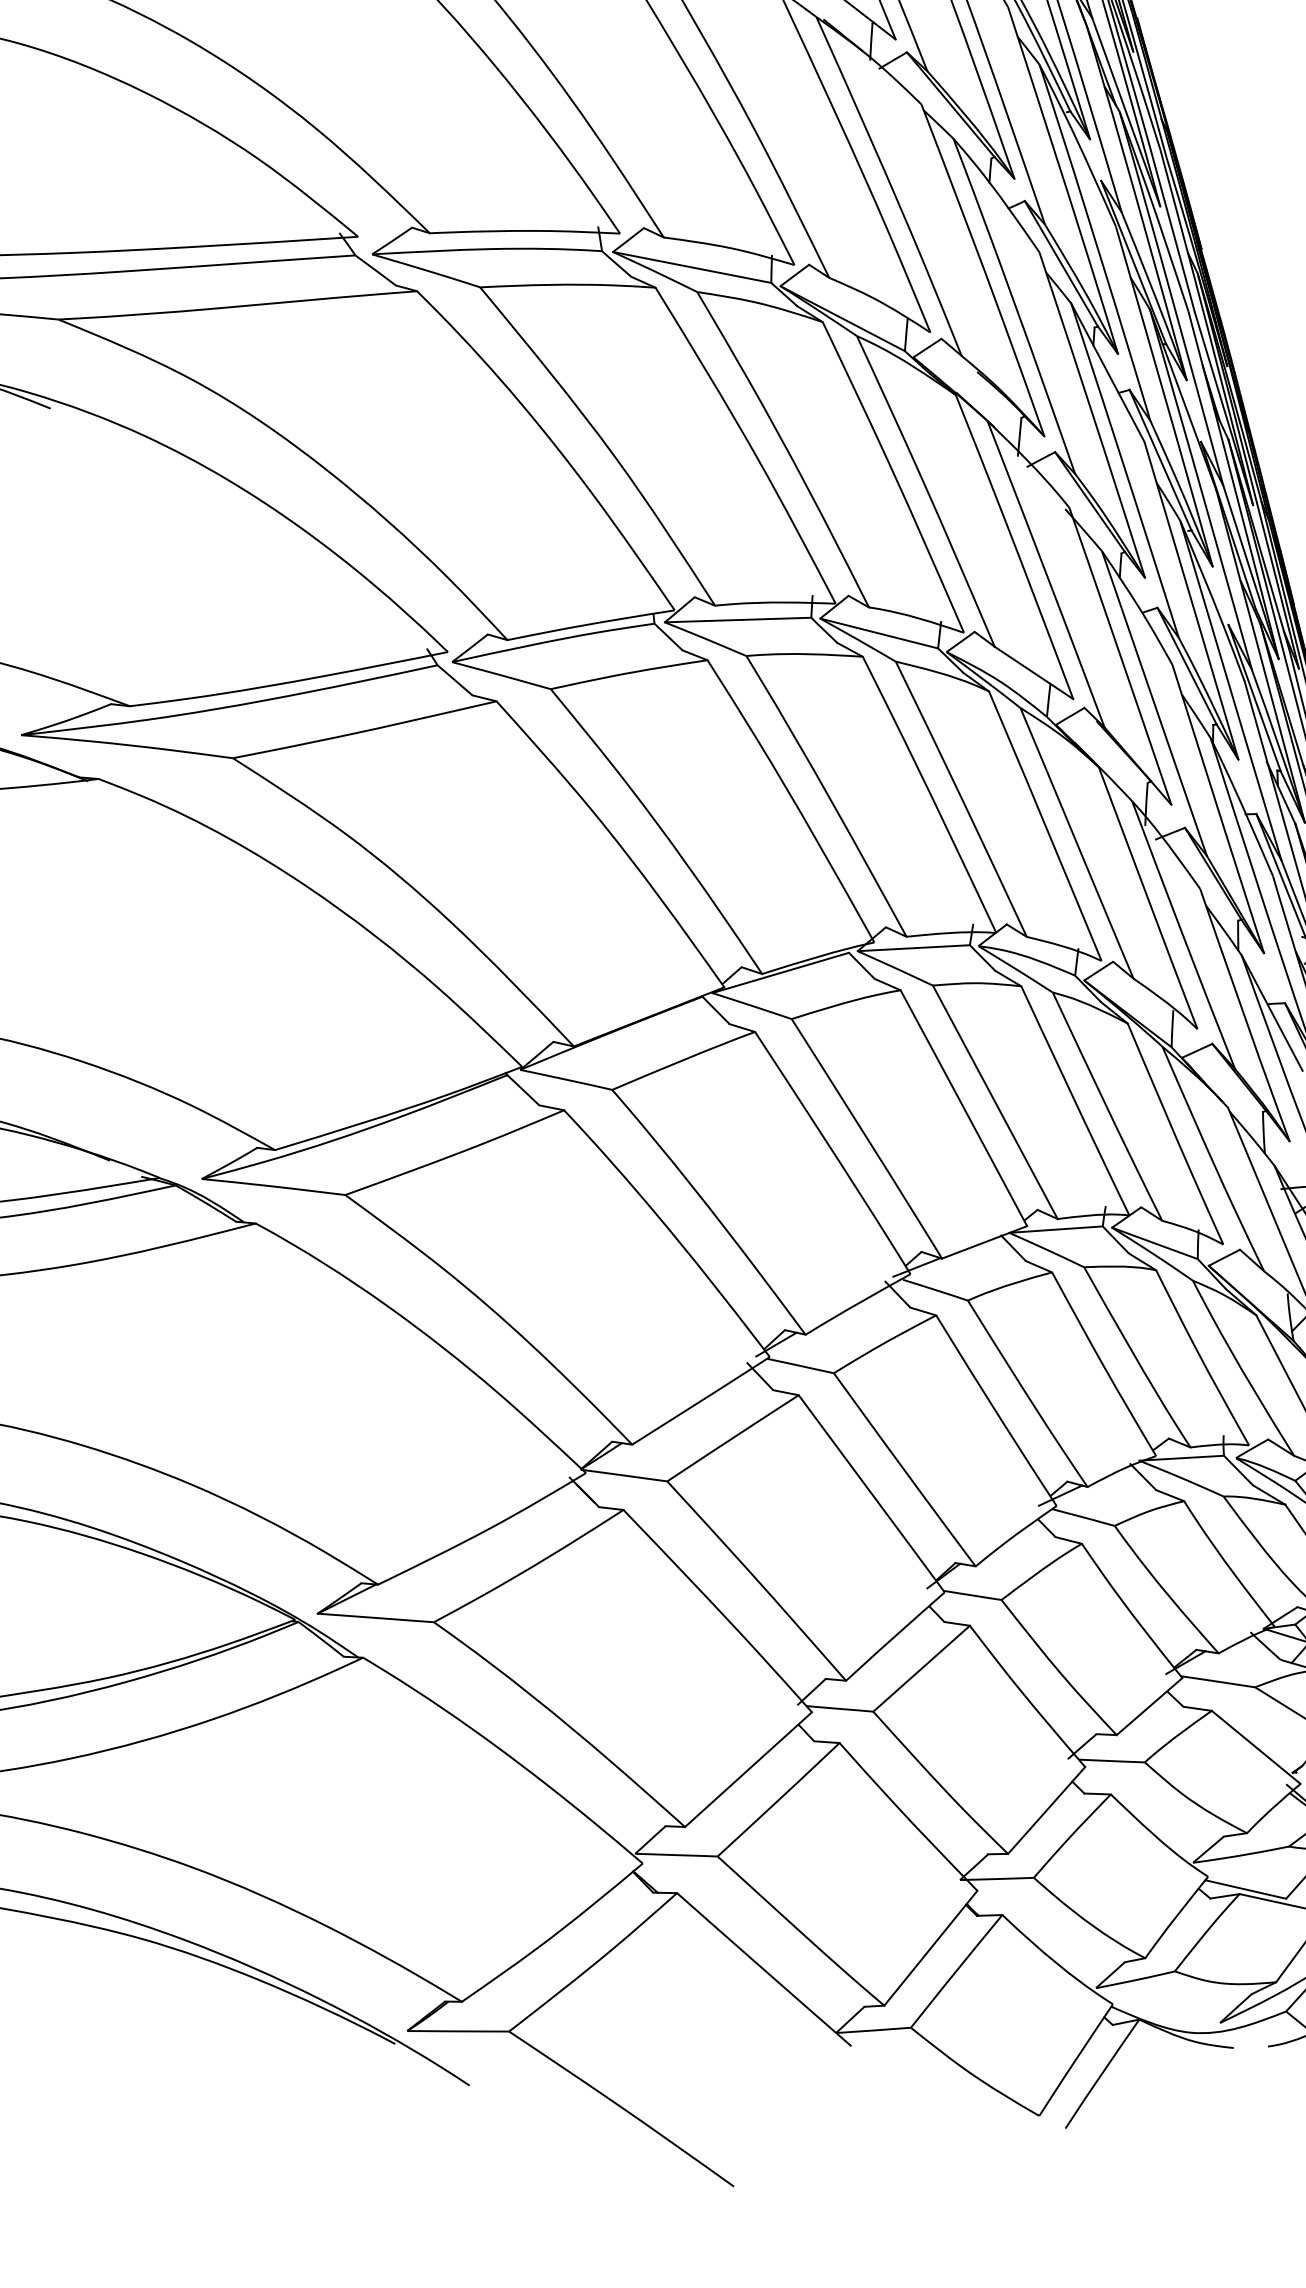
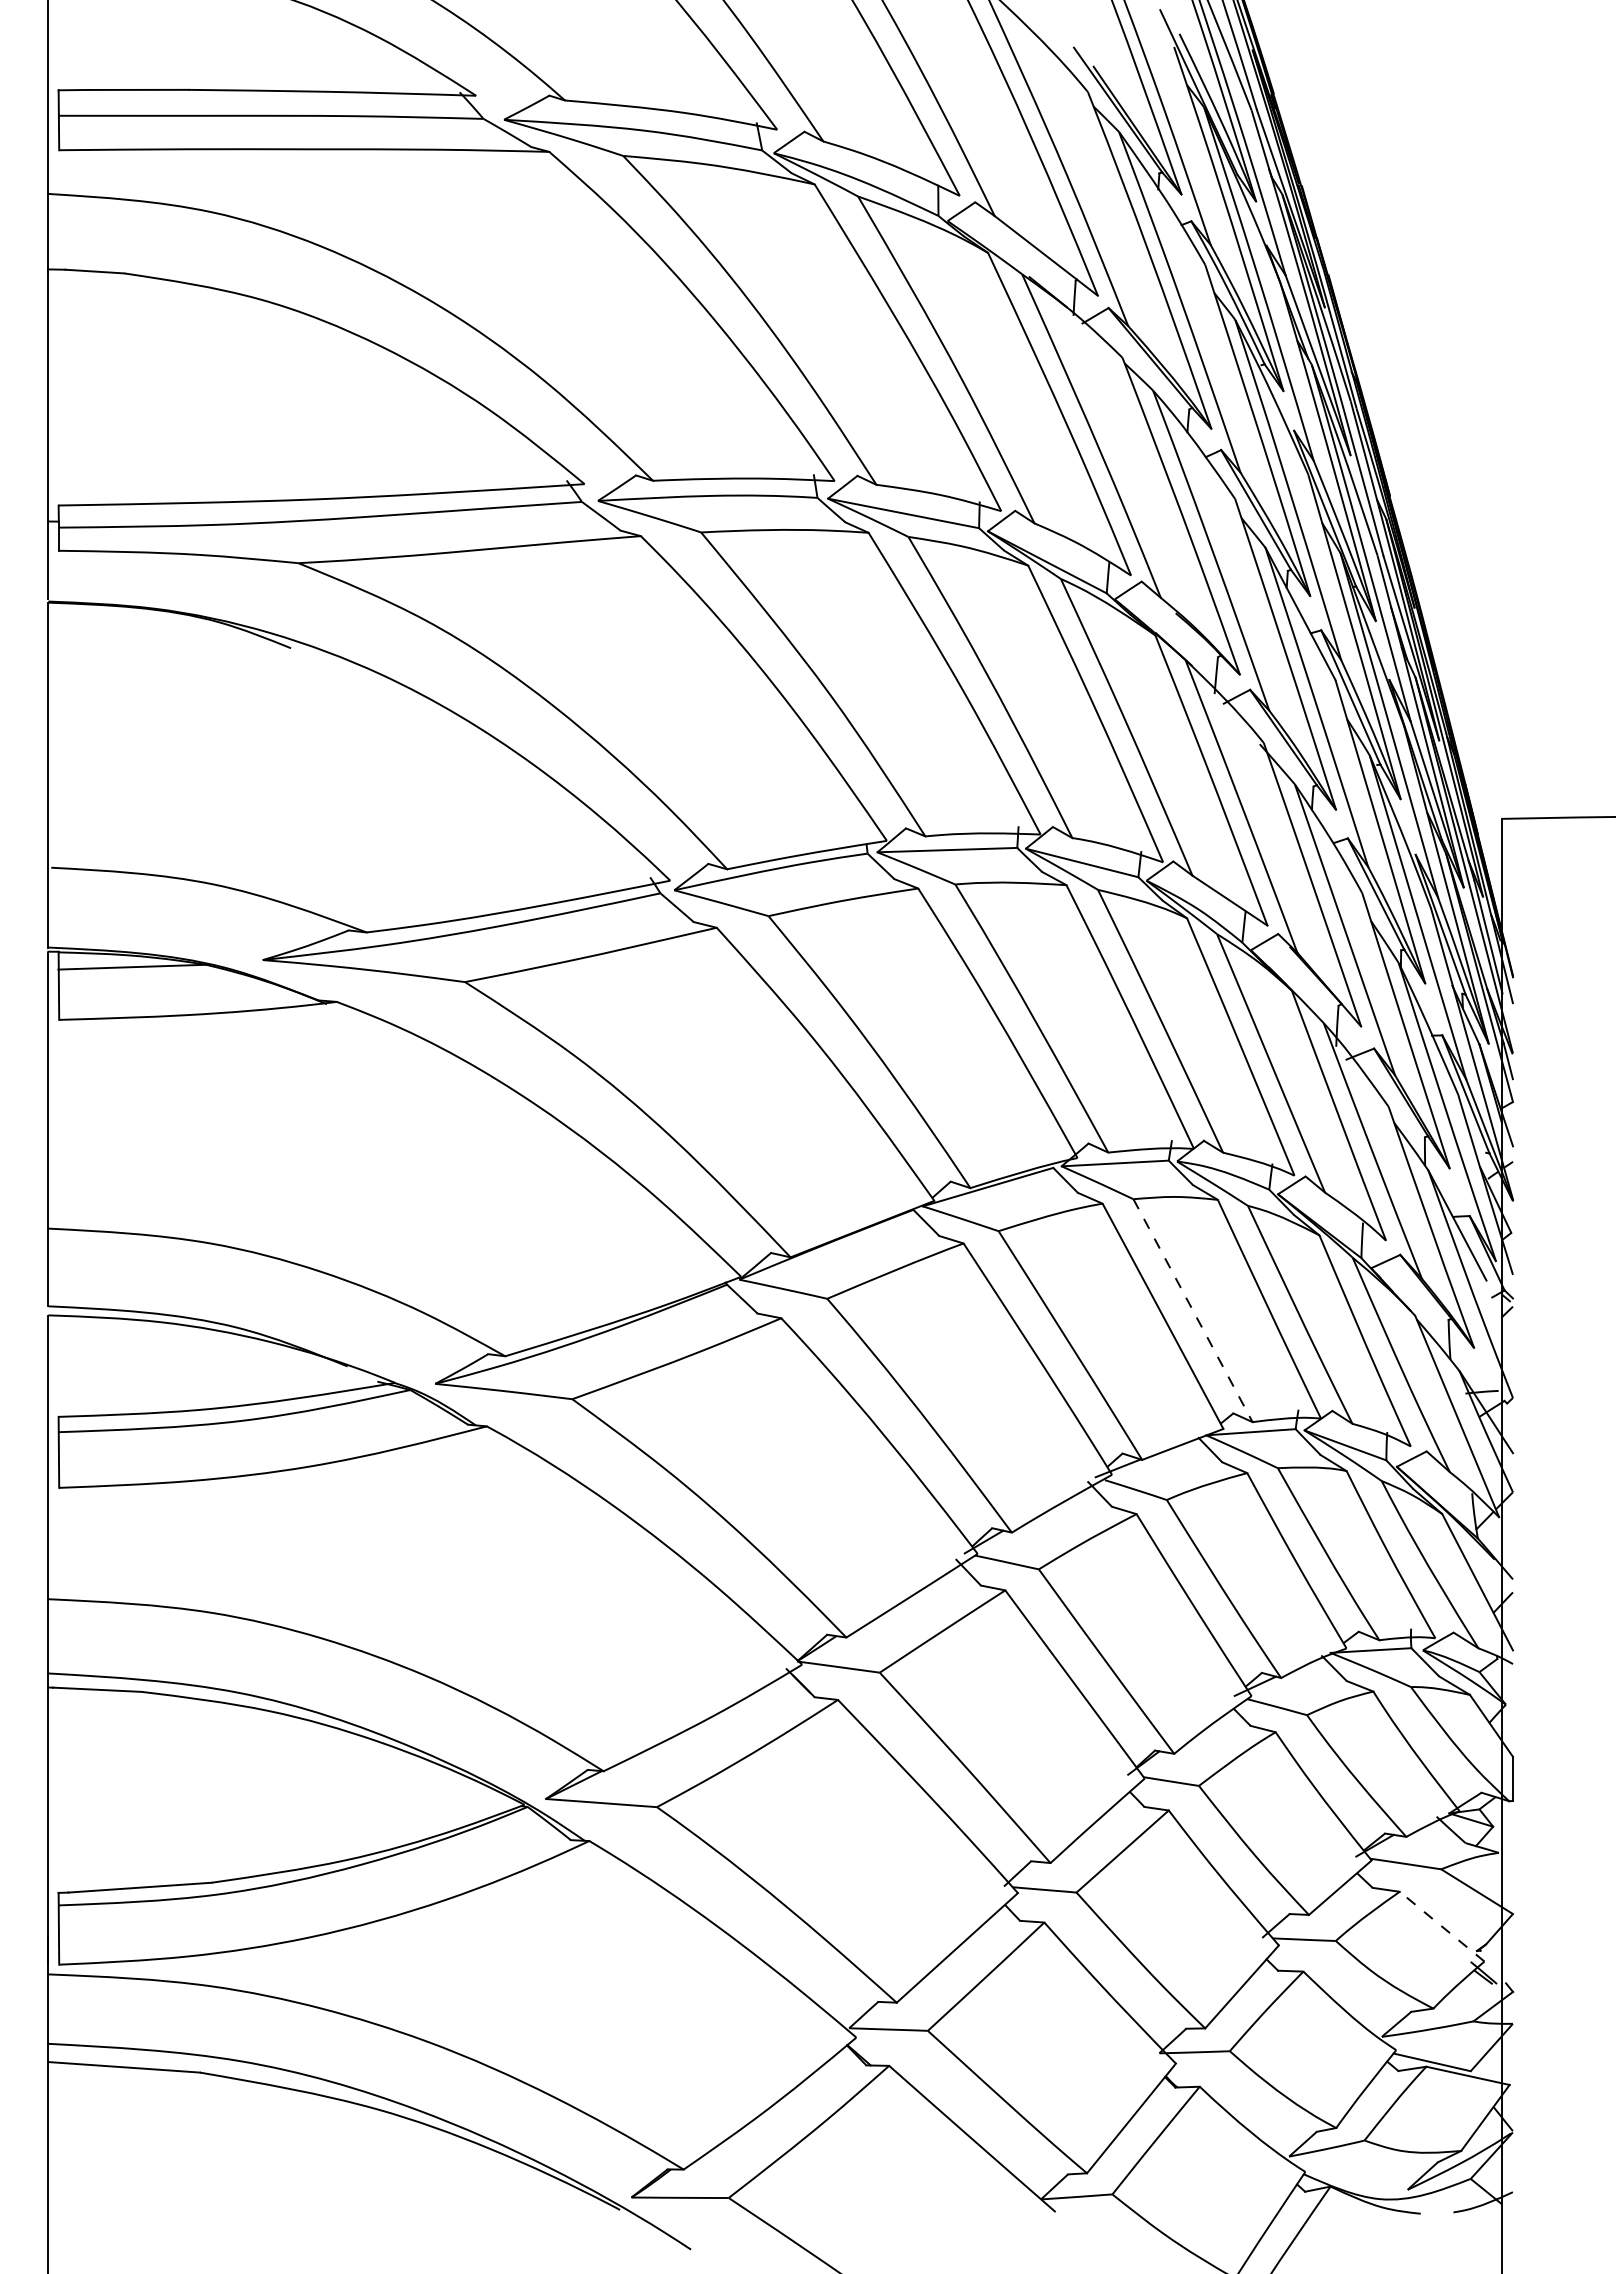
line: (995, 1103) -> (1193, 1311), solid -> dashed
line: (1256, 1747) -> (1442, 1926), solid -> dashed

